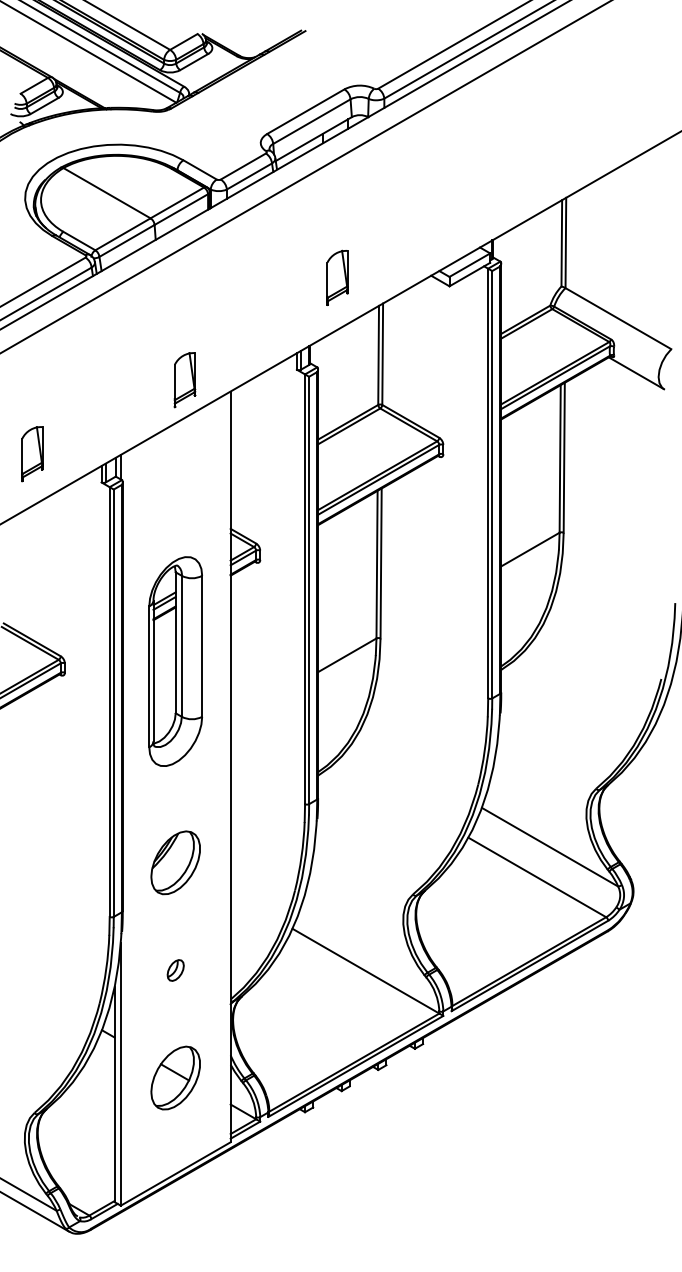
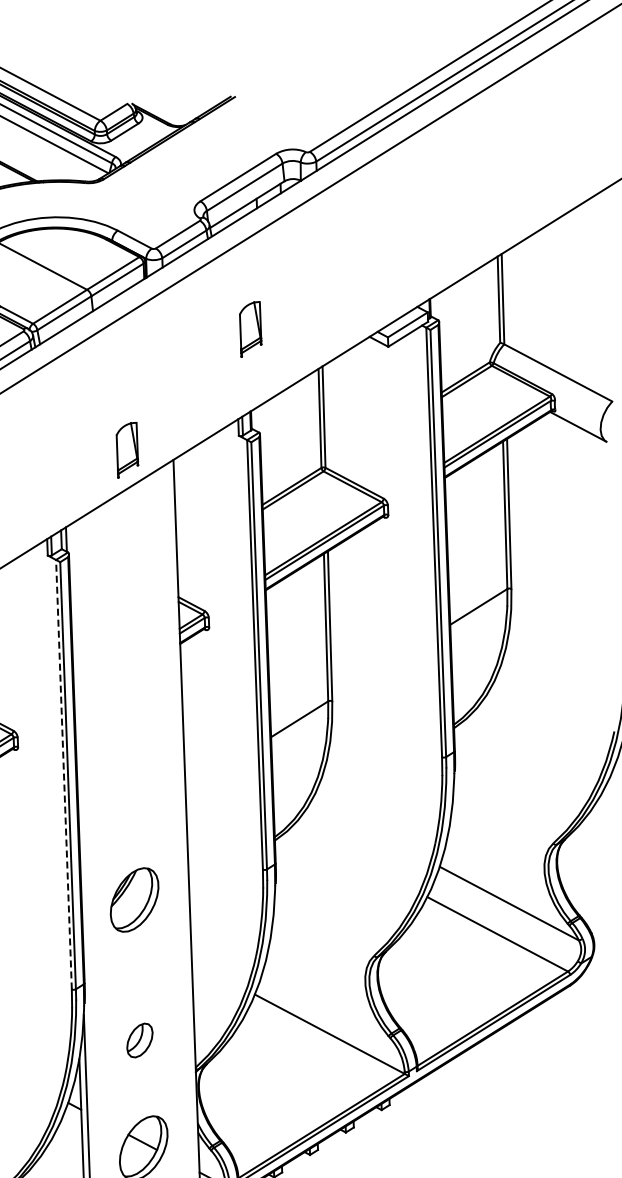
part: (337, 277) -> (250, 329), moved
part: (175, 661) -> (128, 731), removed
line: (109, 702) -> (63, 775), solid -> dashed
part: (175, 862) -> (134, 899), moved
part: (175, 970) -> (139, 1040), size x1.6

